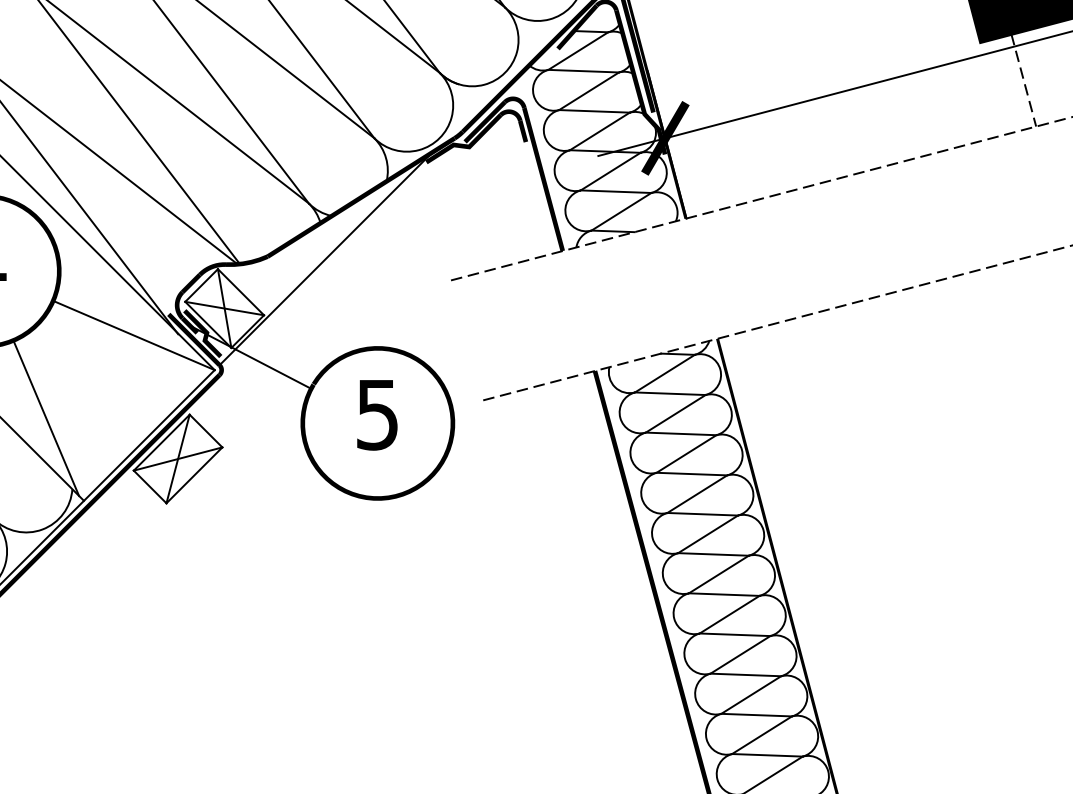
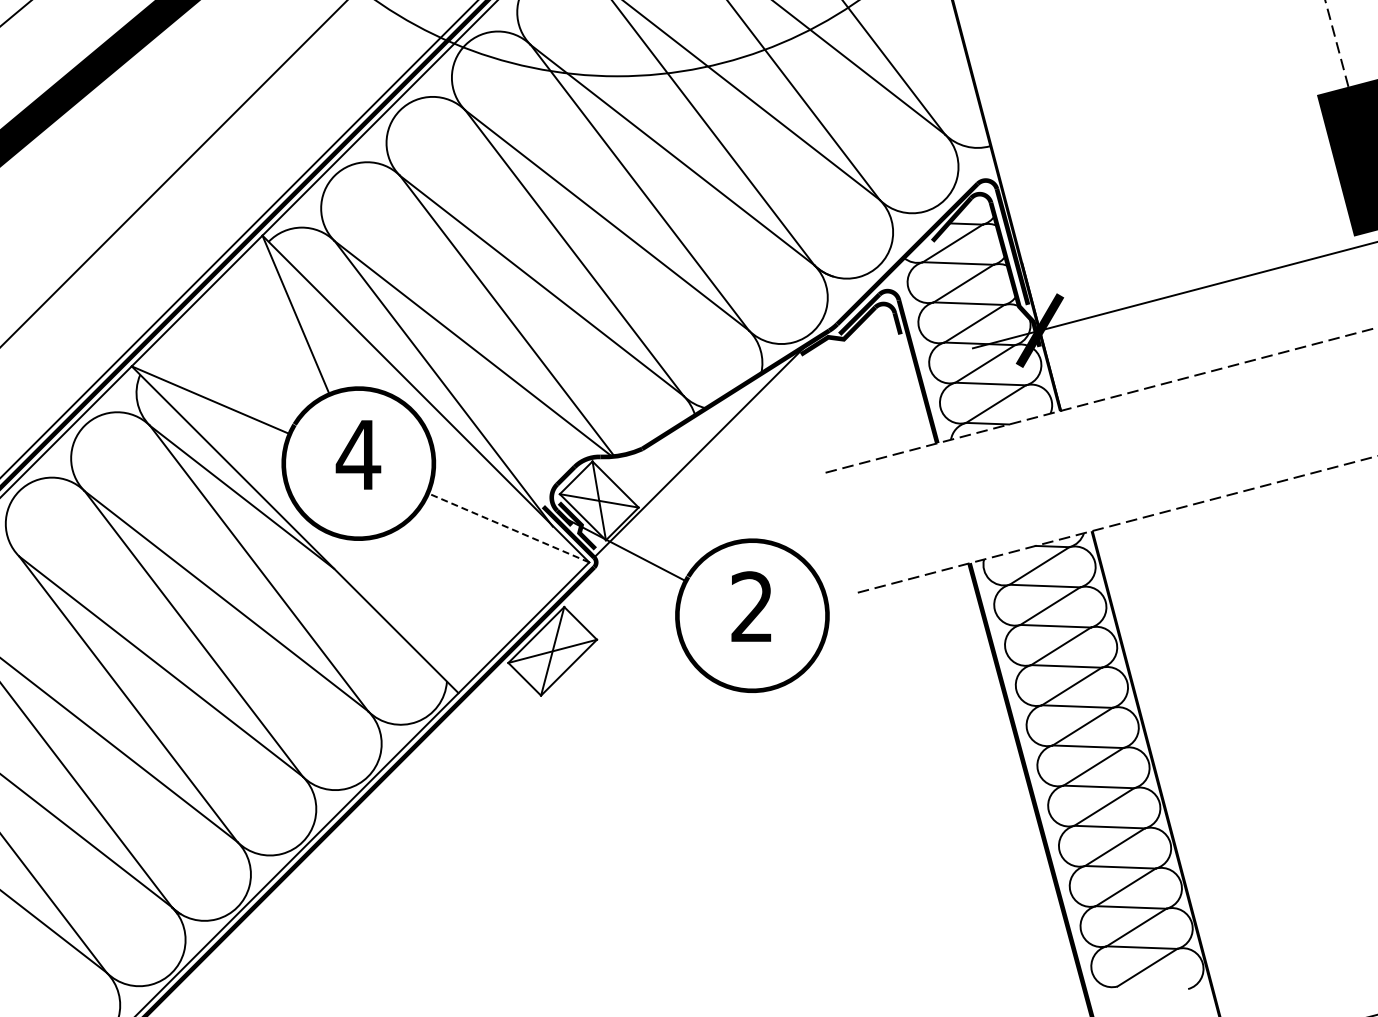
line: (133, 335) -> (508, 527), solid -> dashed
text: (376, 415) -> (751, 607), 5 -> 2
line: (45, 418) -> (420, 610), removed

